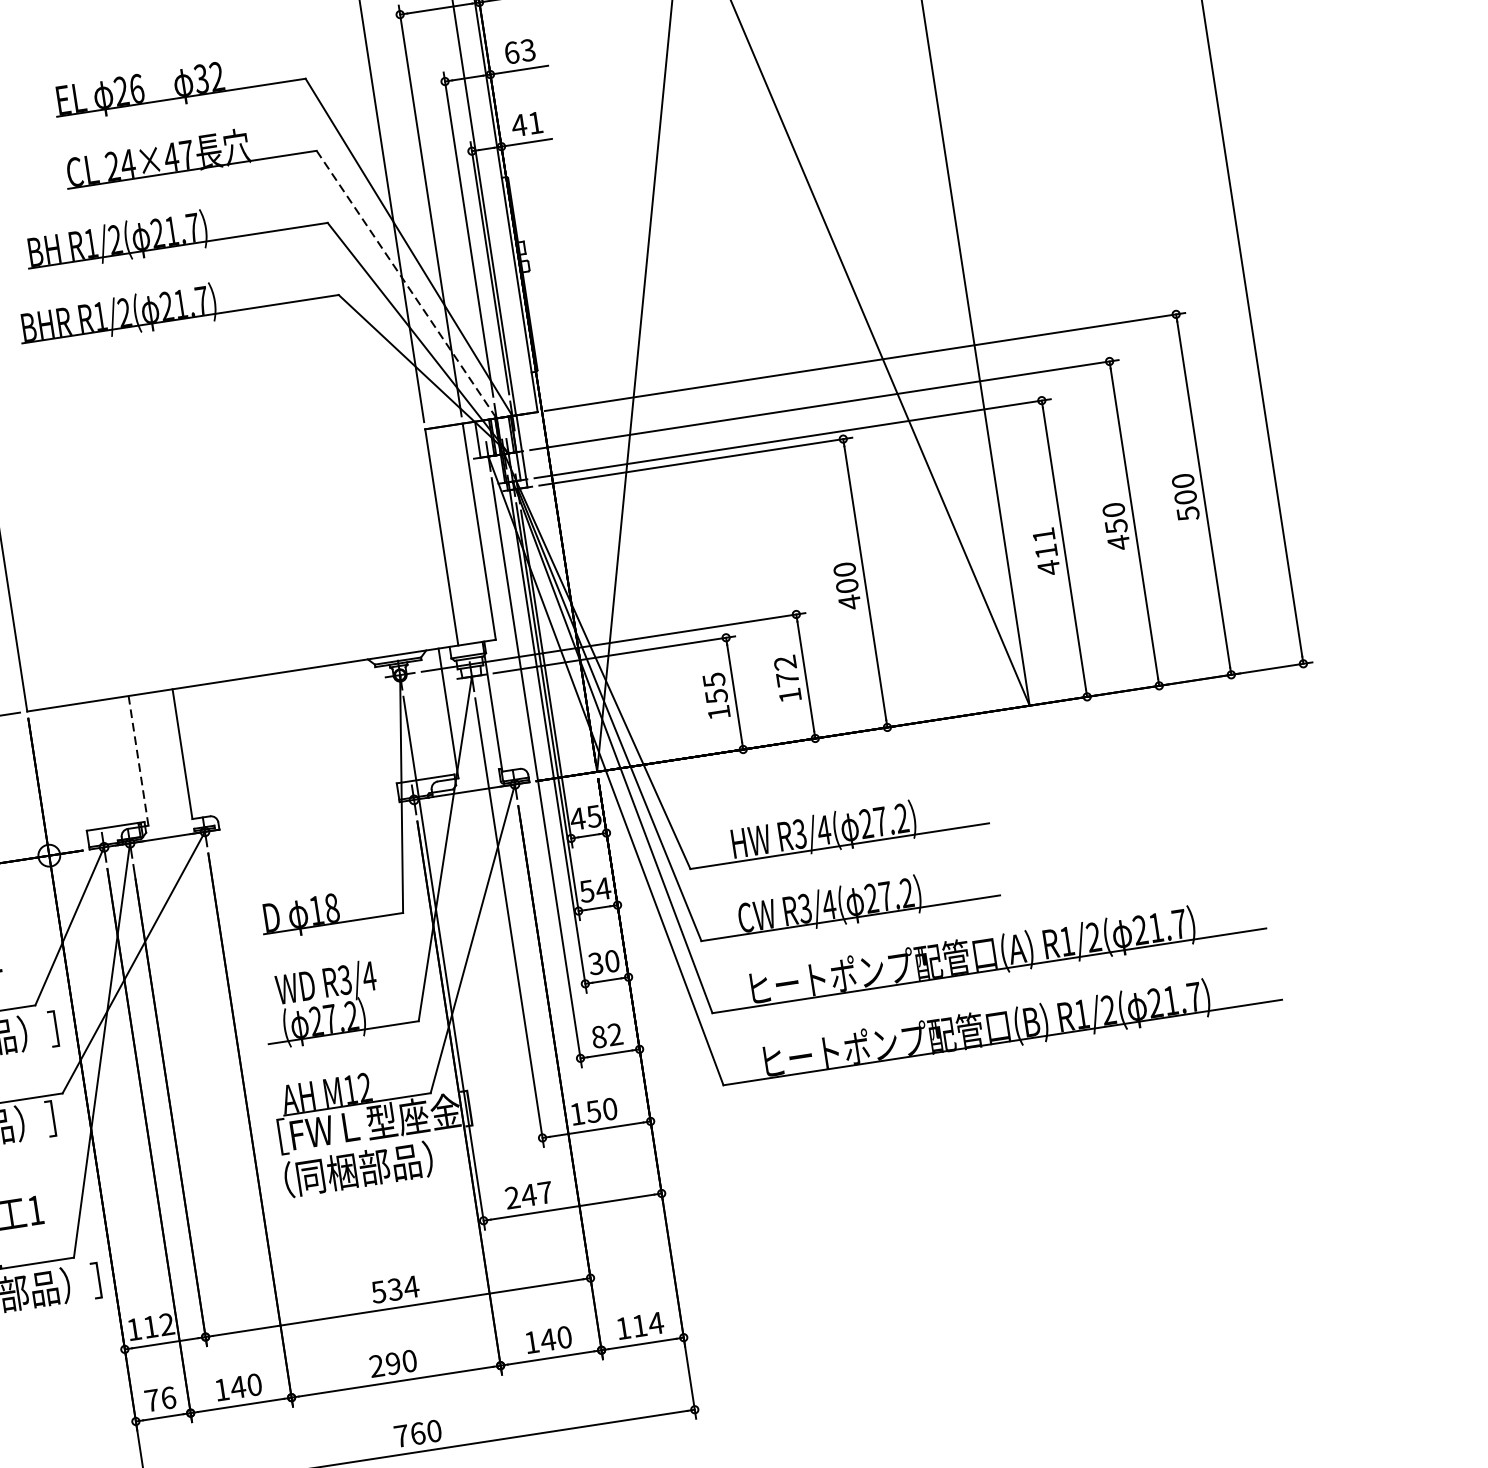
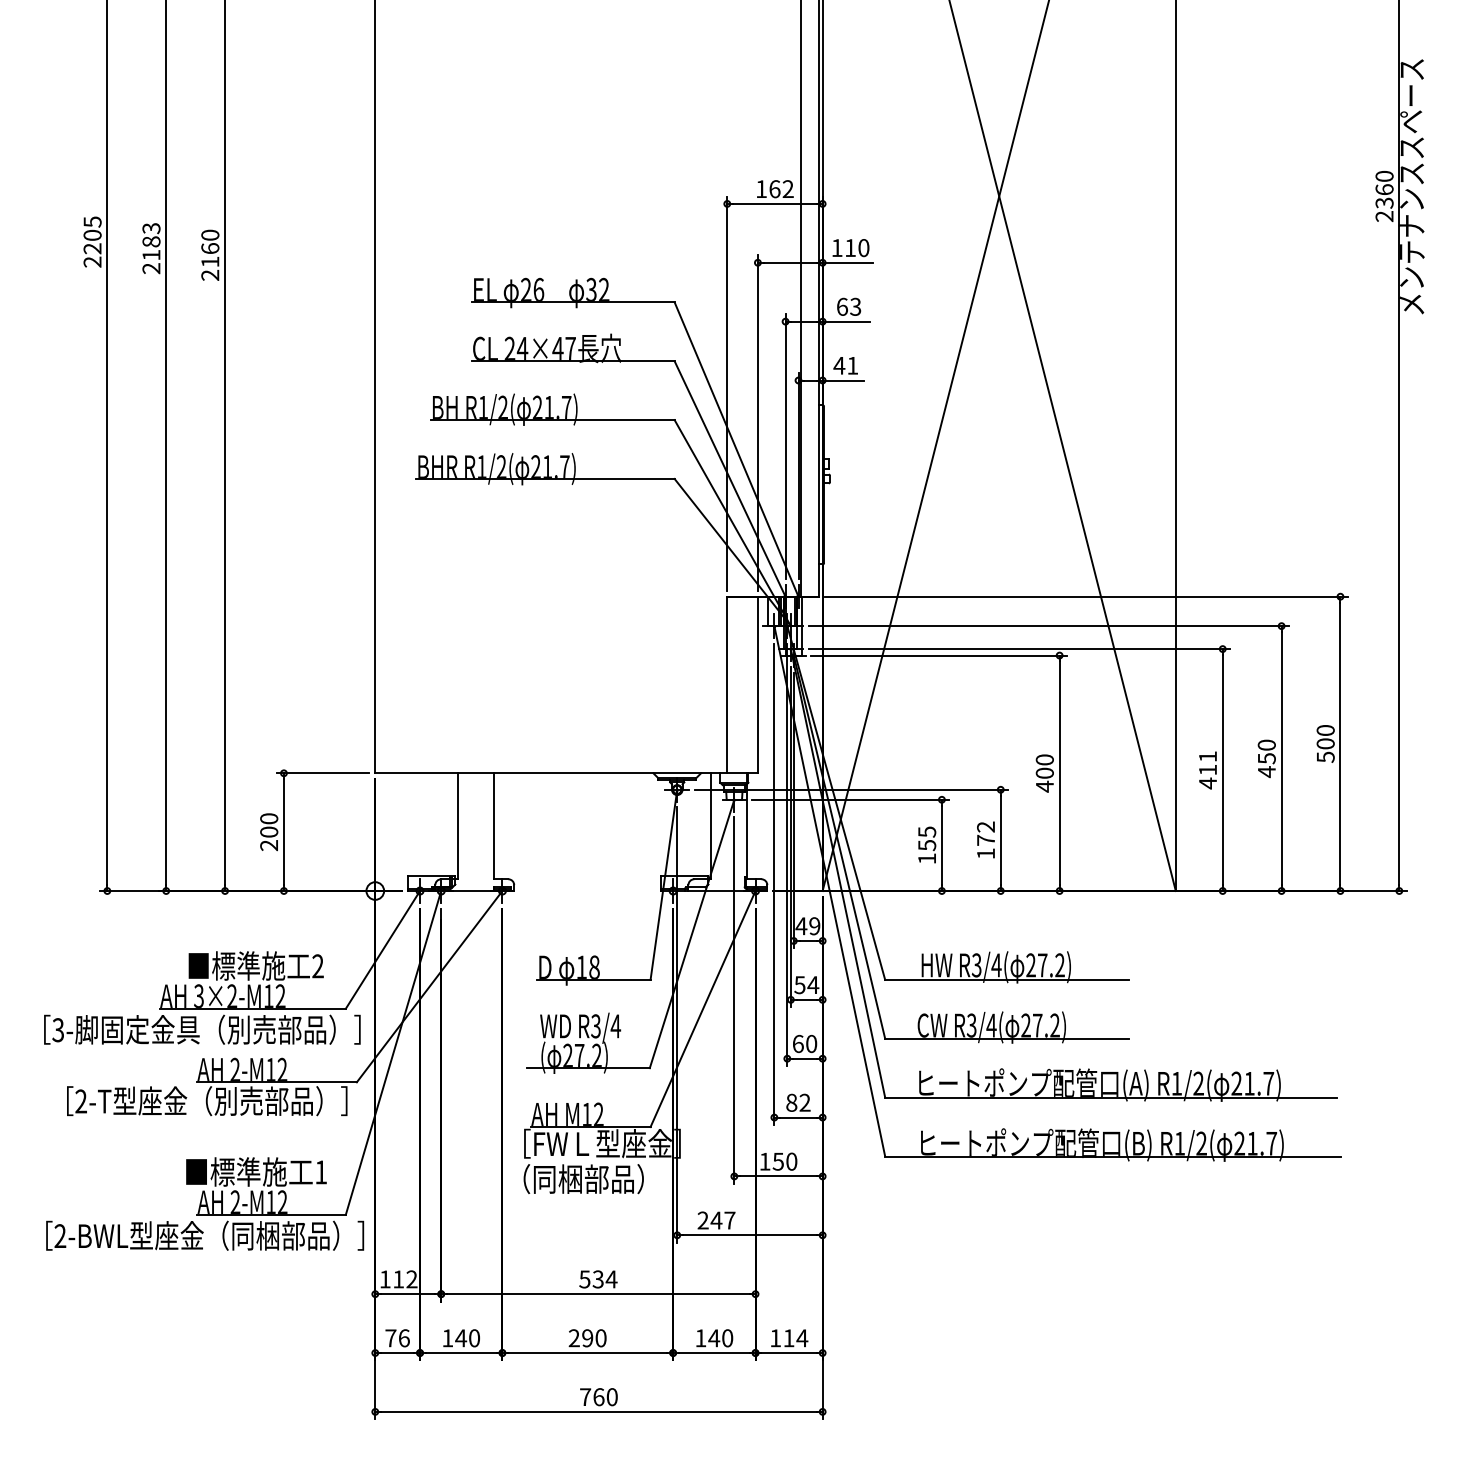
line: (407, 285) -> (730, 479), dashed -> solid
line: (139, 761) -> (458, 826), dashed -> solid
text: (593, 816) -> (814, 926), 45 -> 49
text: (594, 963) -> (797, 1043), 30 -> 60

